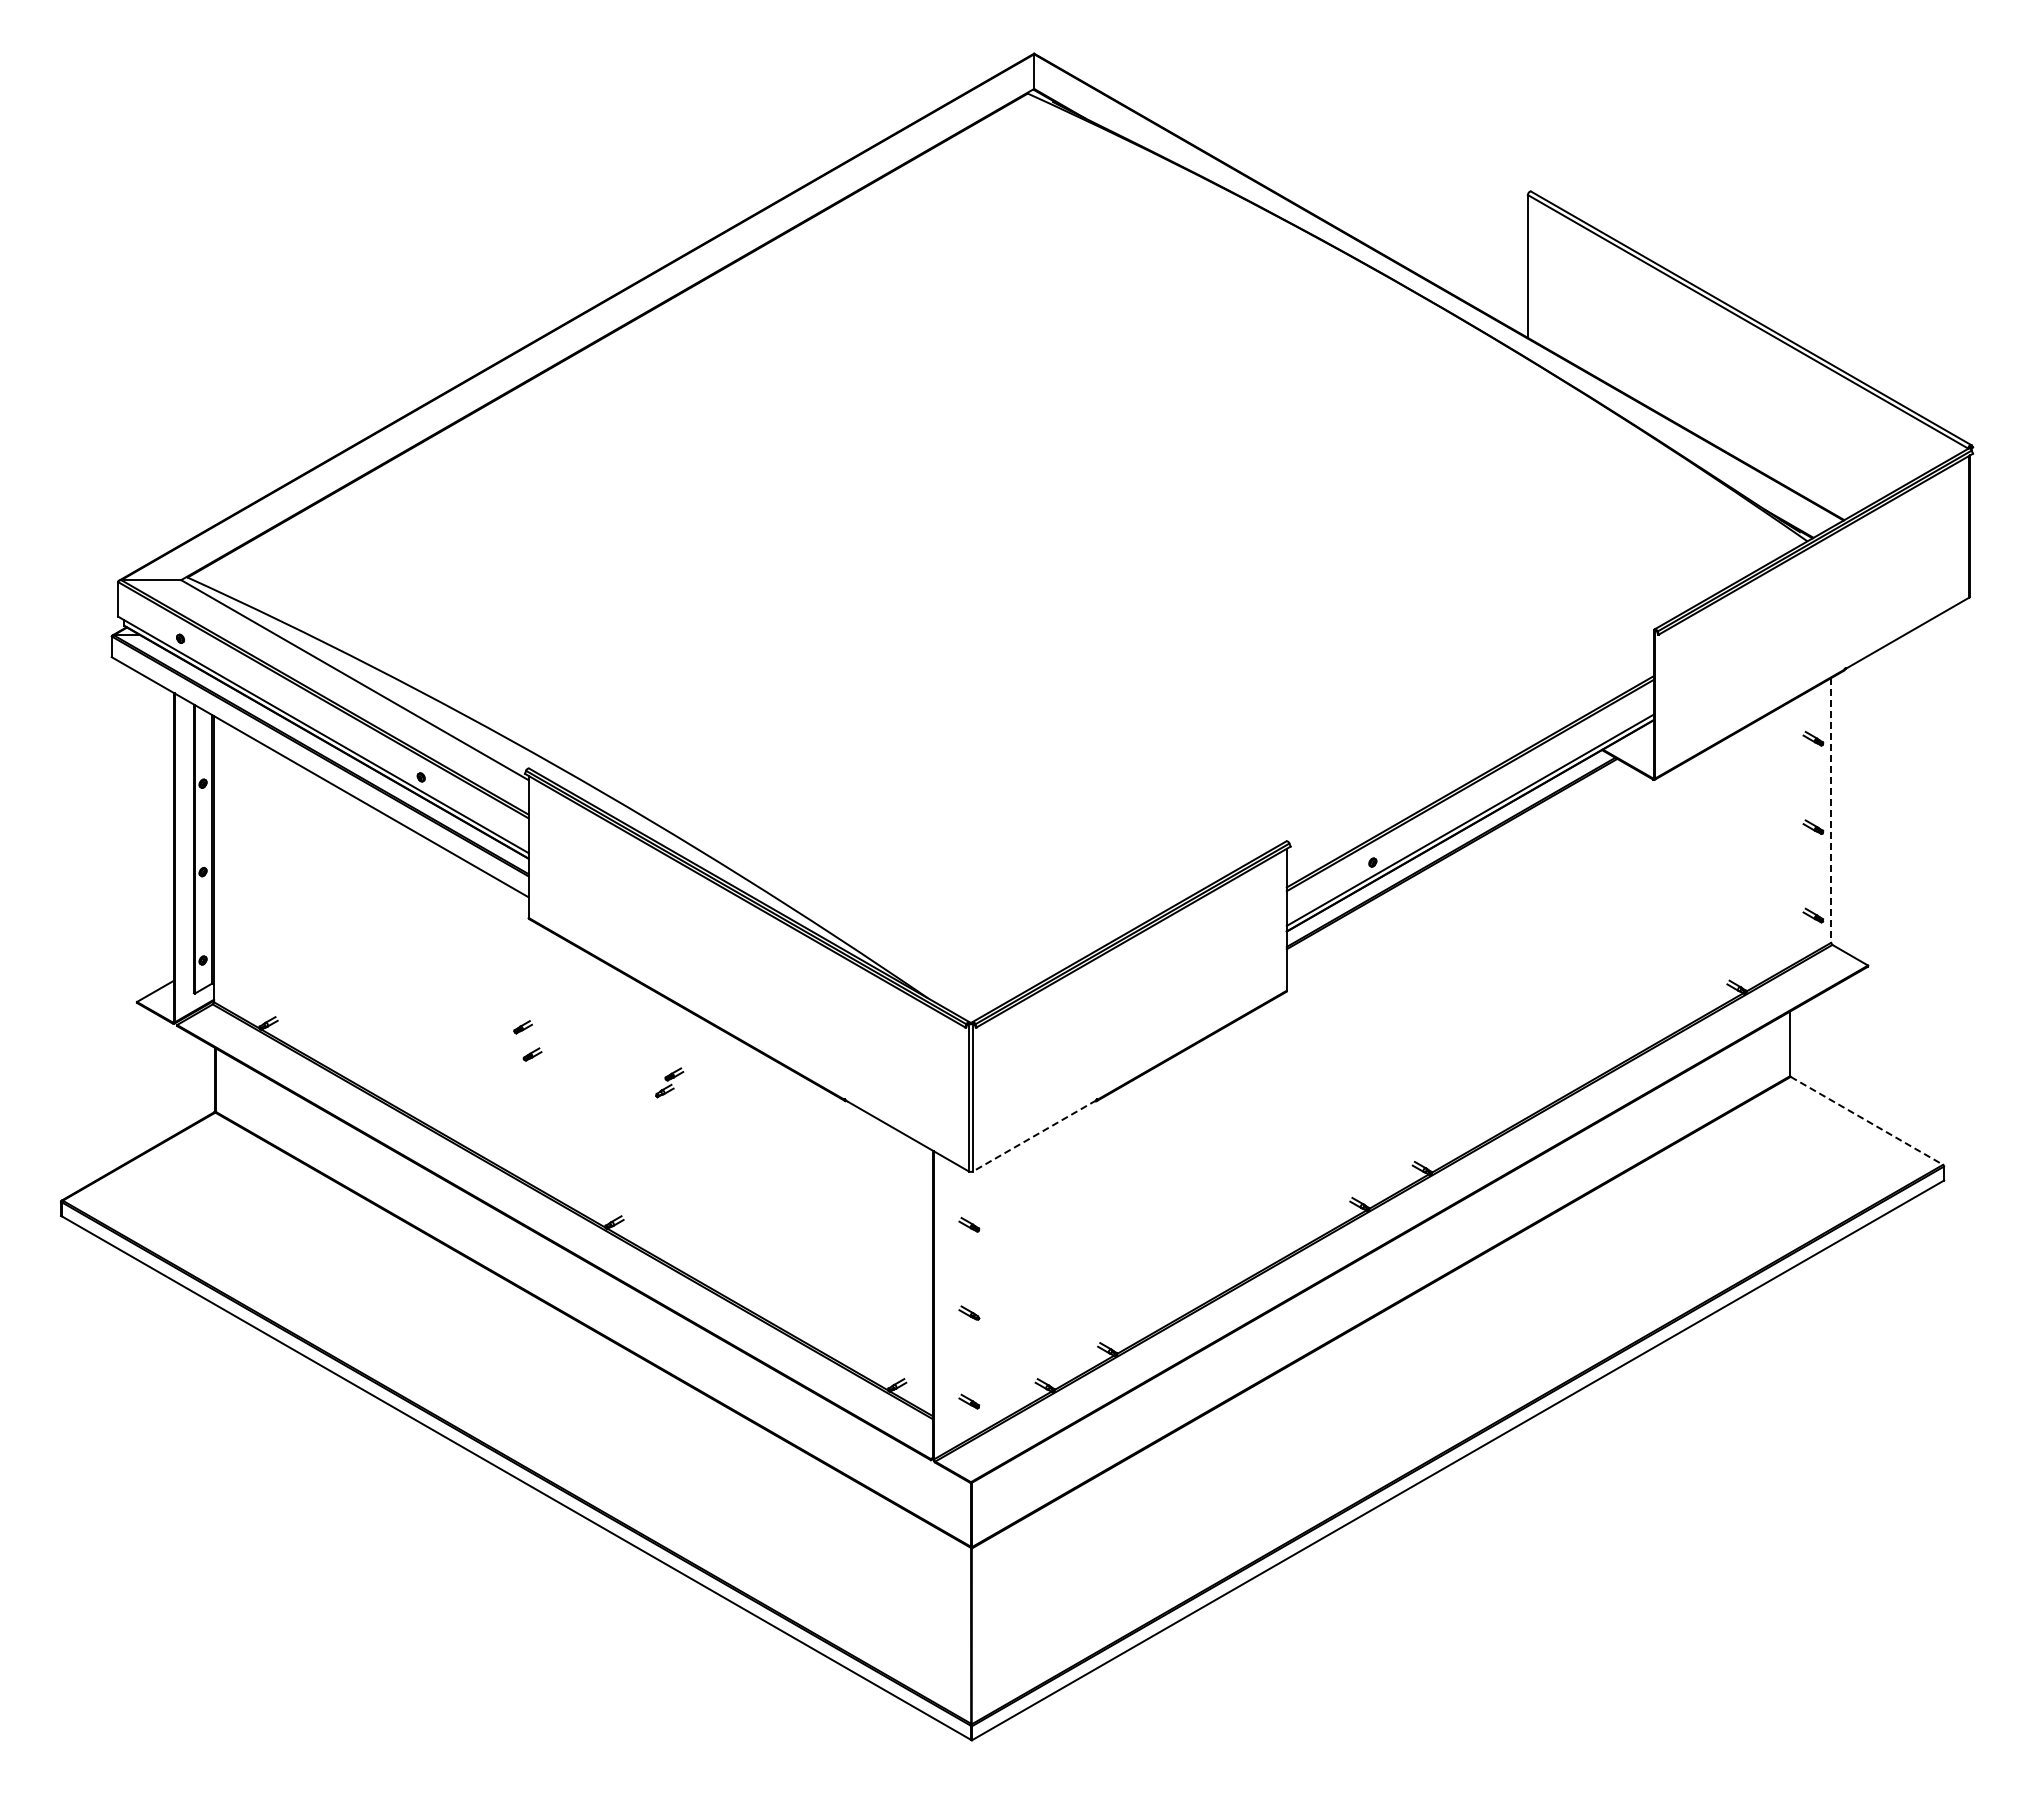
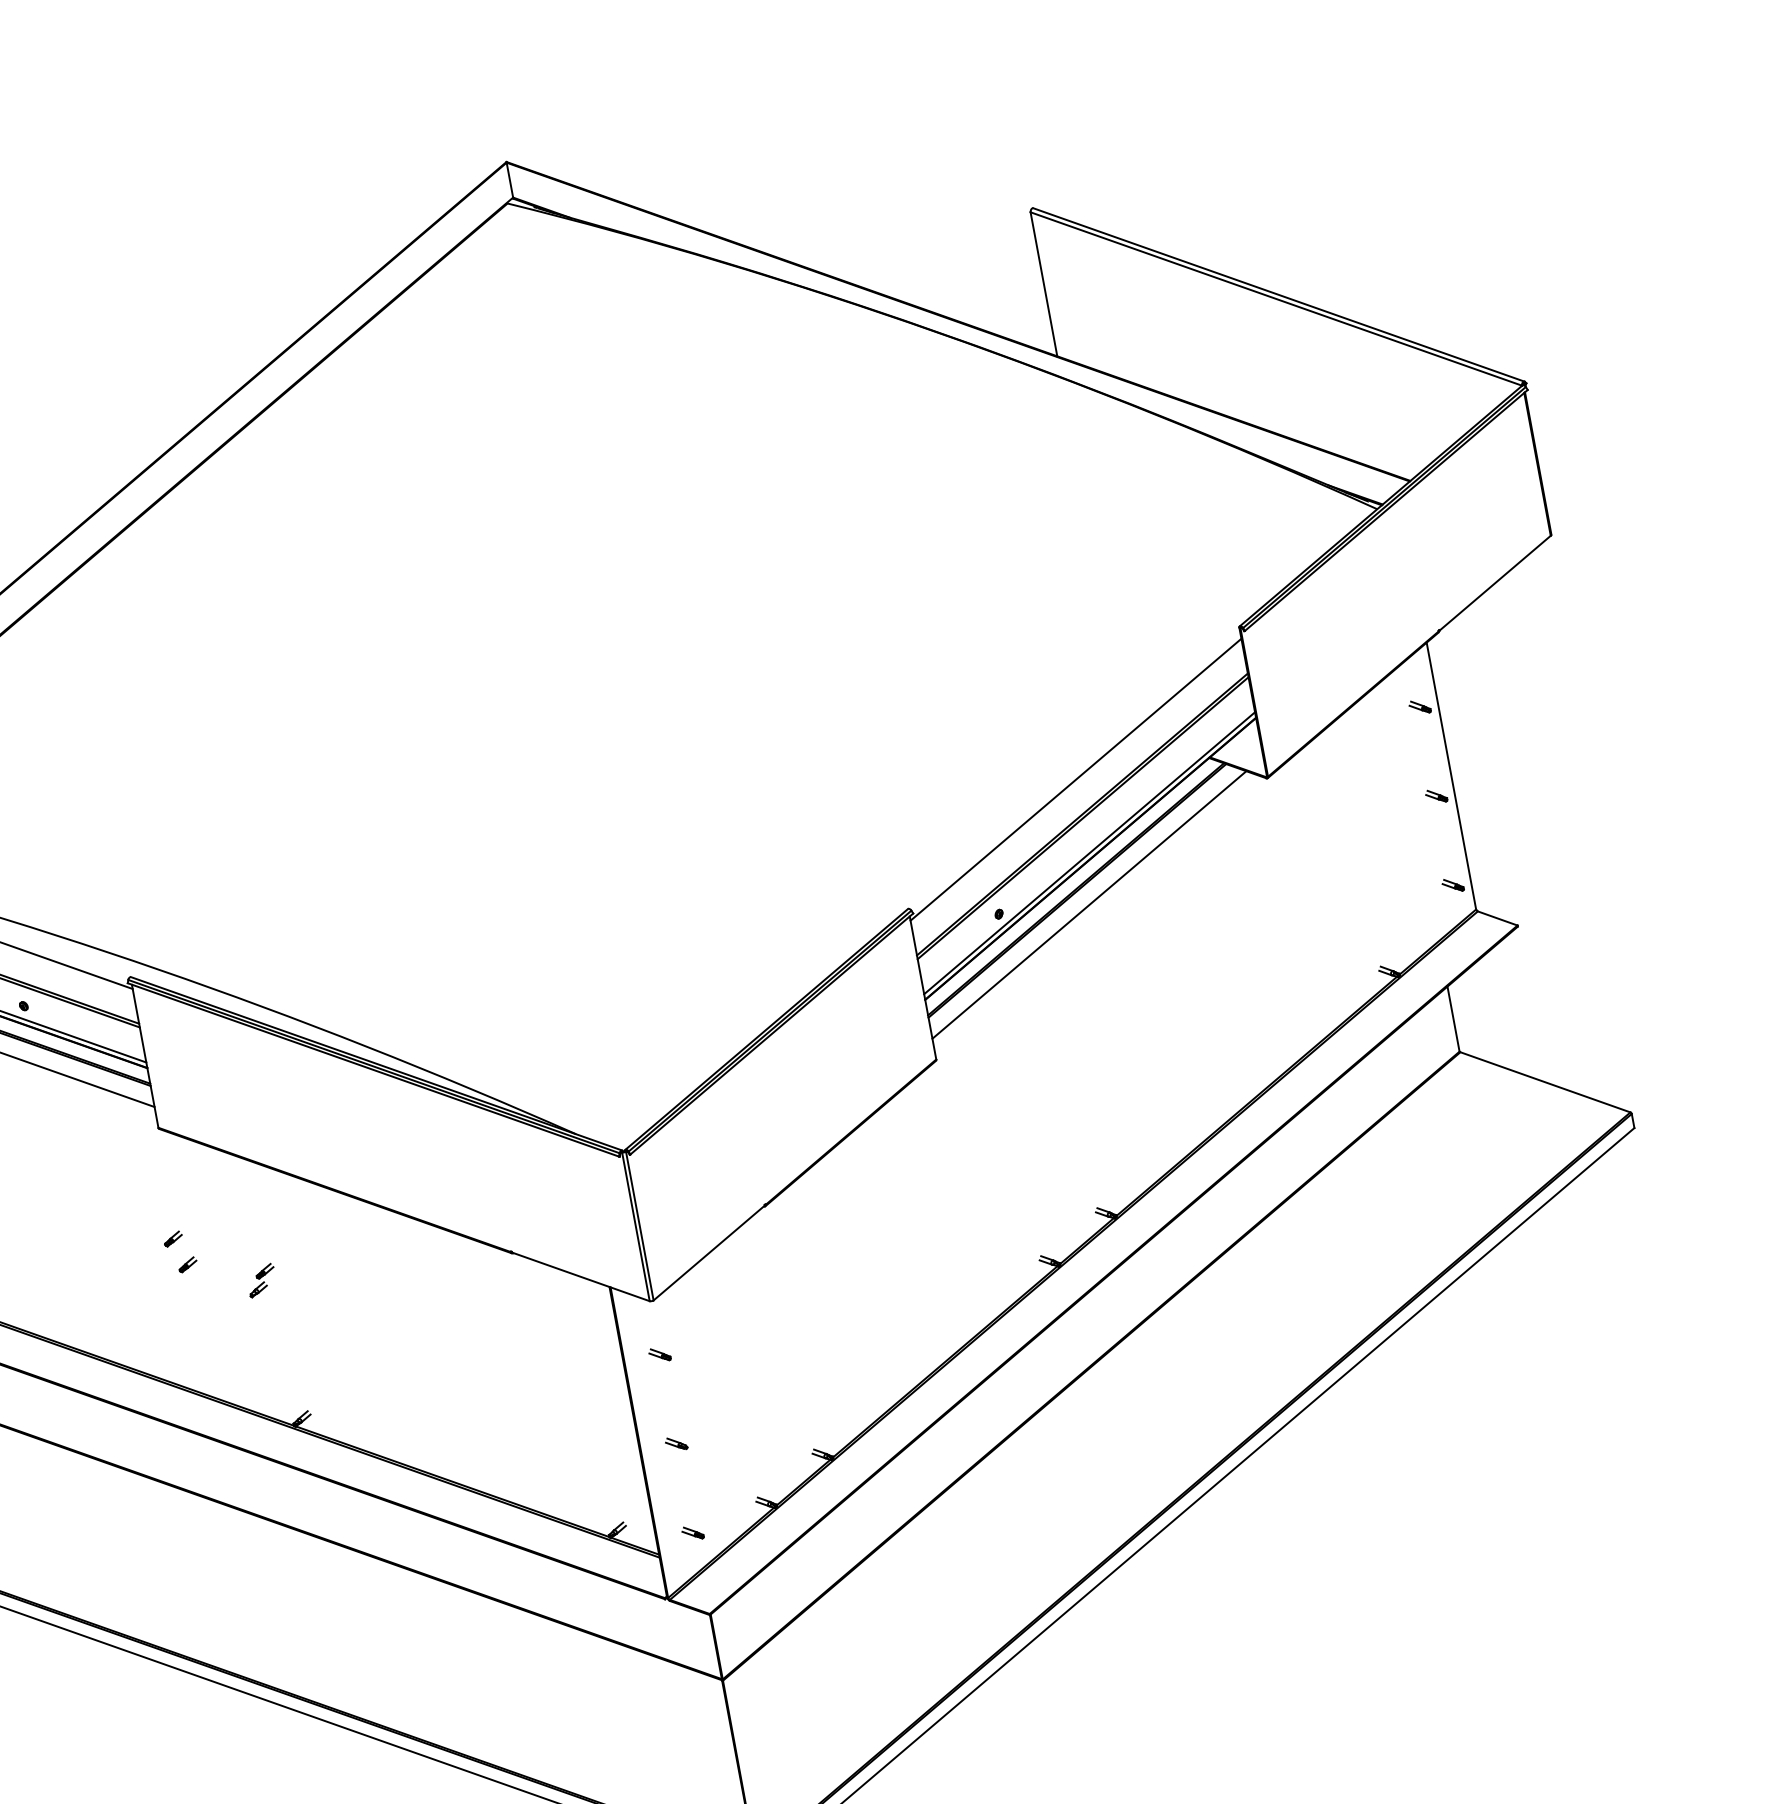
line: (1470, 747) -> (1076, 780), added
line: (1831, 811) -> (1451, 777), dashed -> solid
line: (1460, 869) -> (1088, 904), added
part: (669, 1082) -> (261, 1280), moved
line: (1866, 1120) -> (1544, 1082), dashed -> solid
line: (1034, 1136) -> (709, 1253), dashed -> solid

